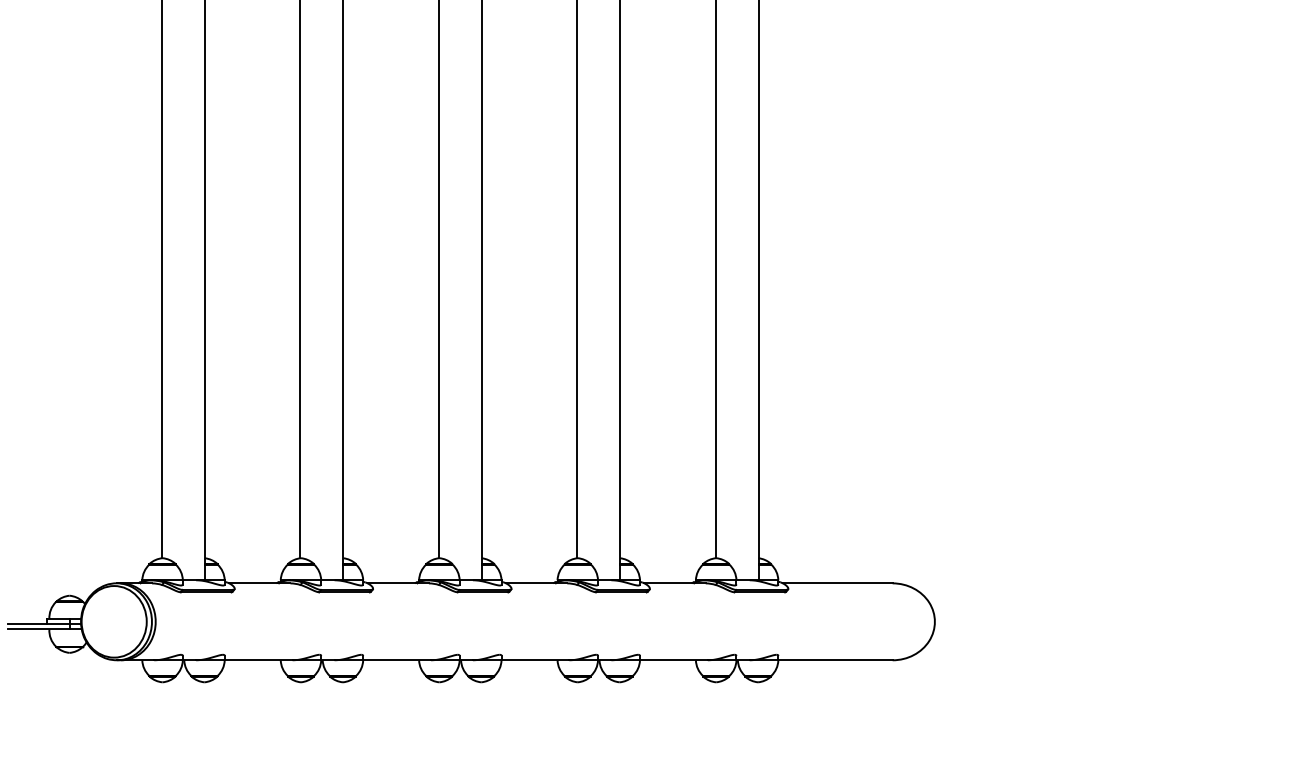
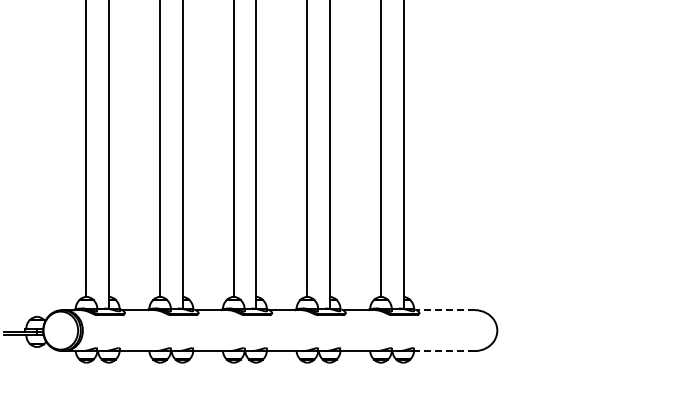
line: (837, 583) -> (445, 310), solid -> dashed
line: (833, 661) -> (443, 351), solid -> dashed

